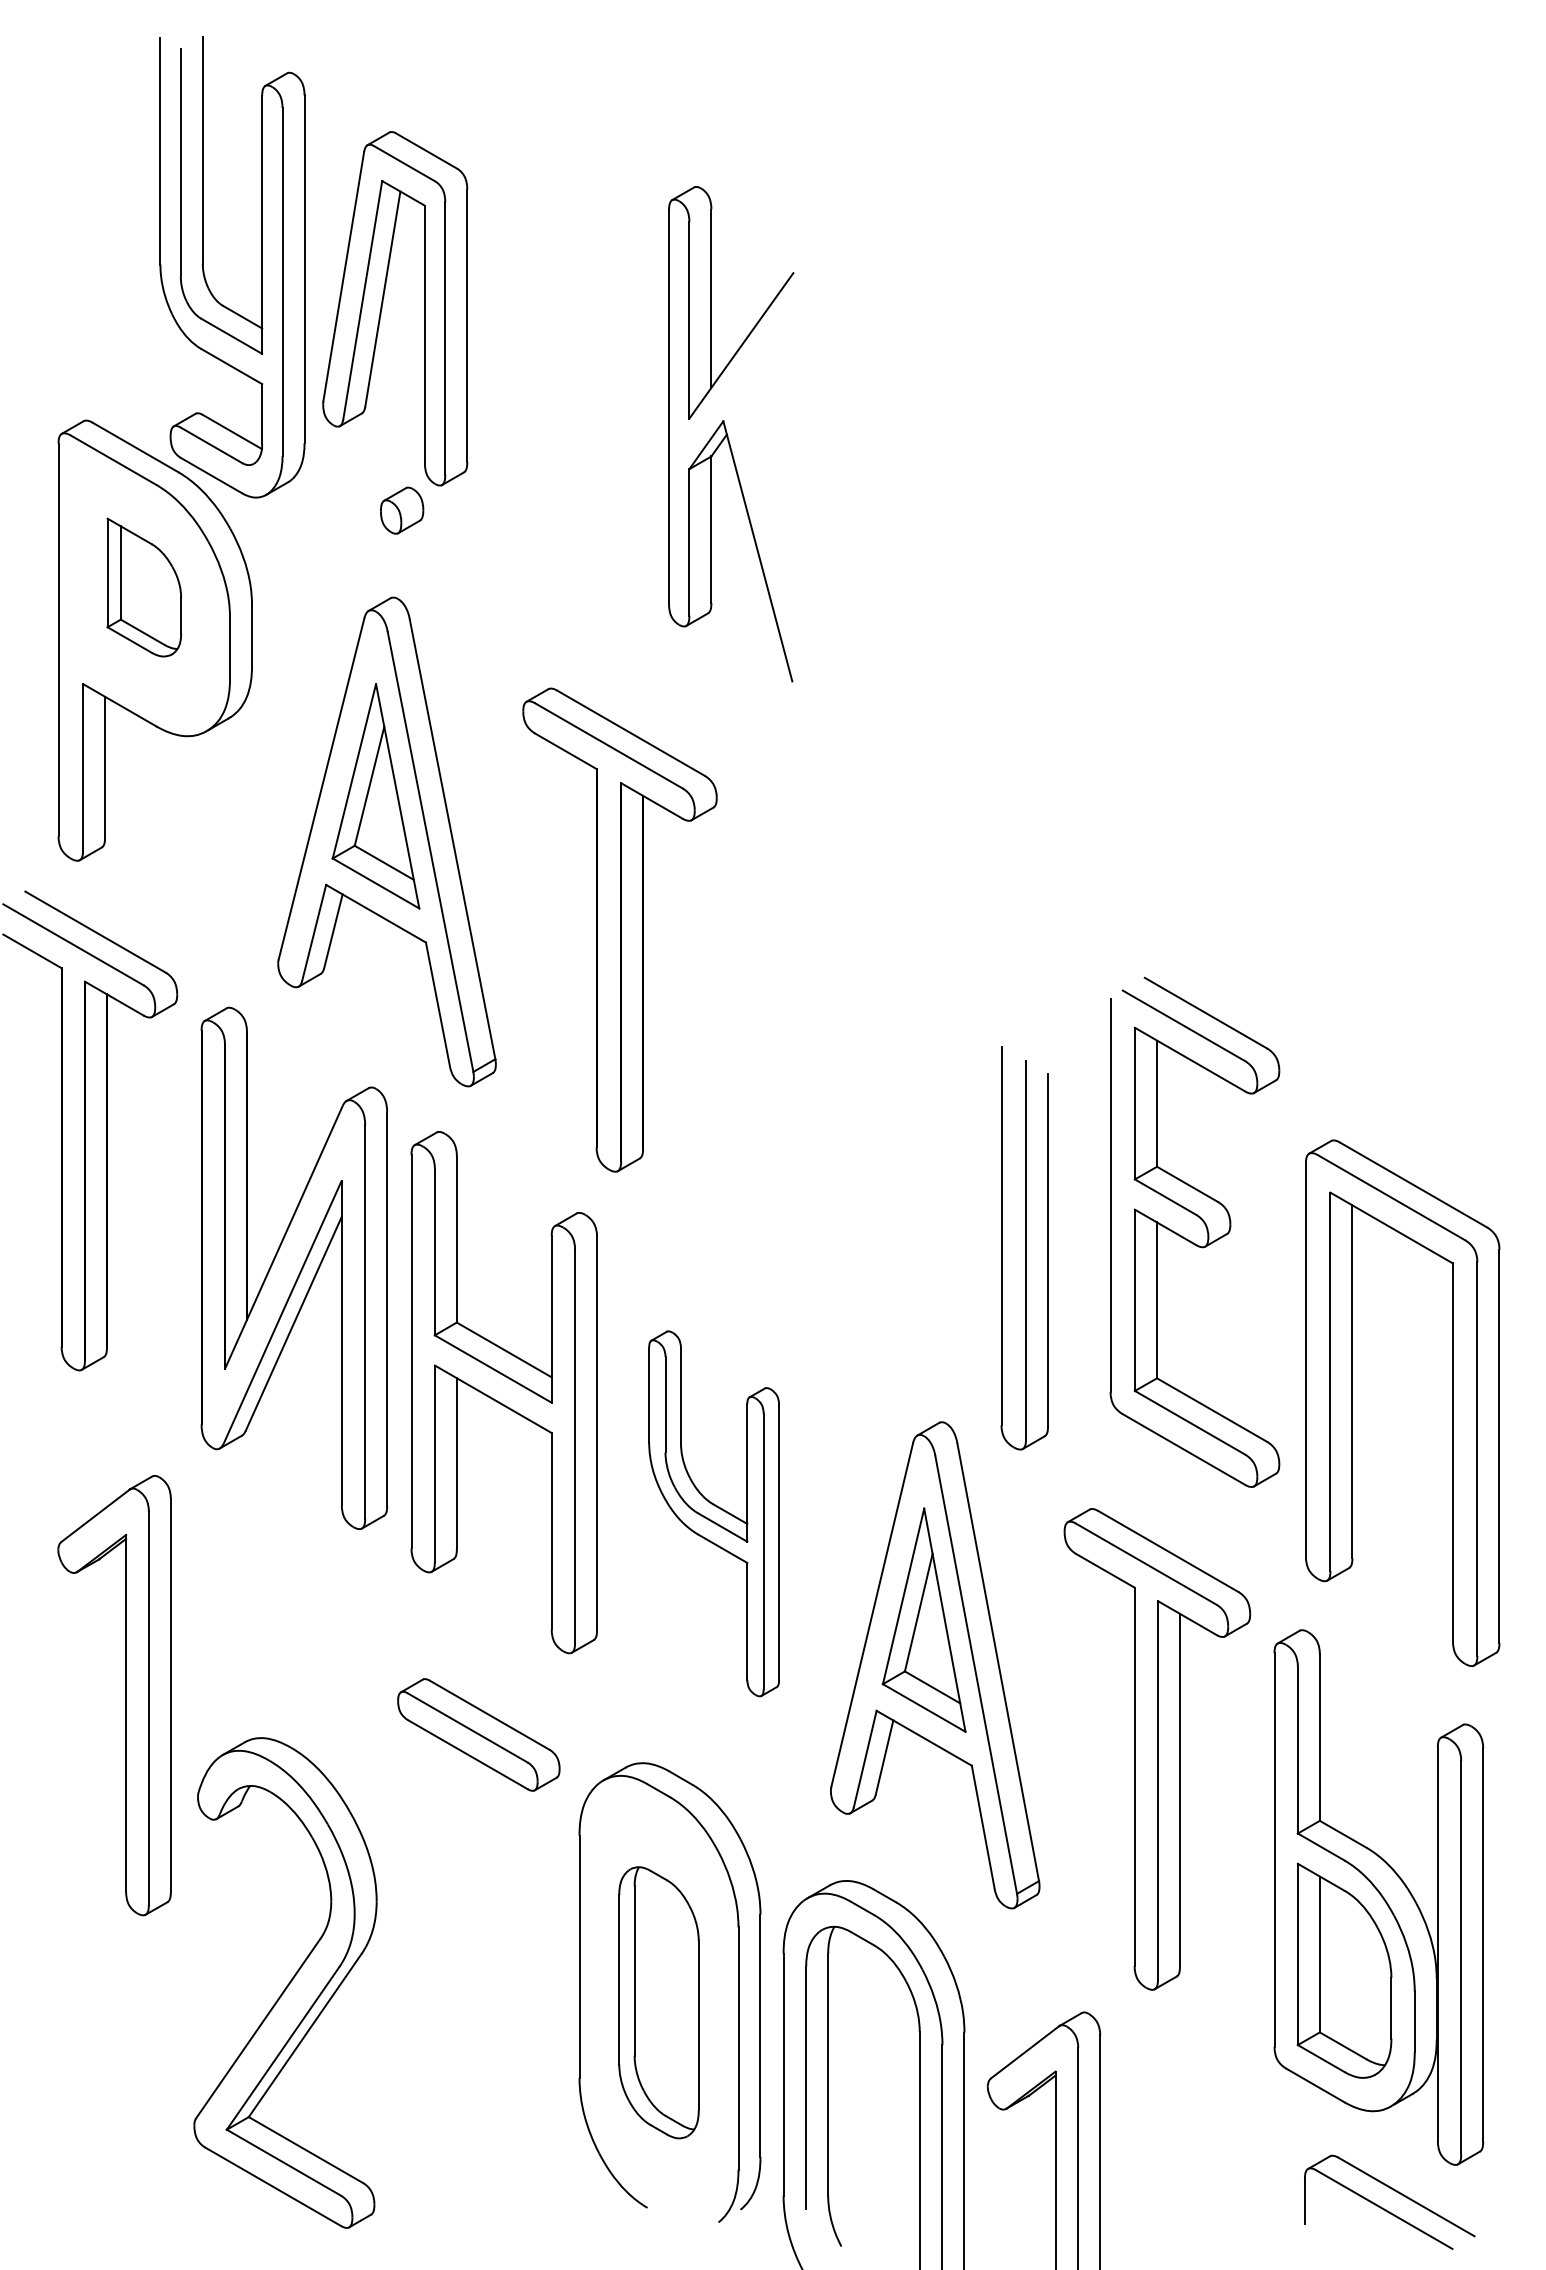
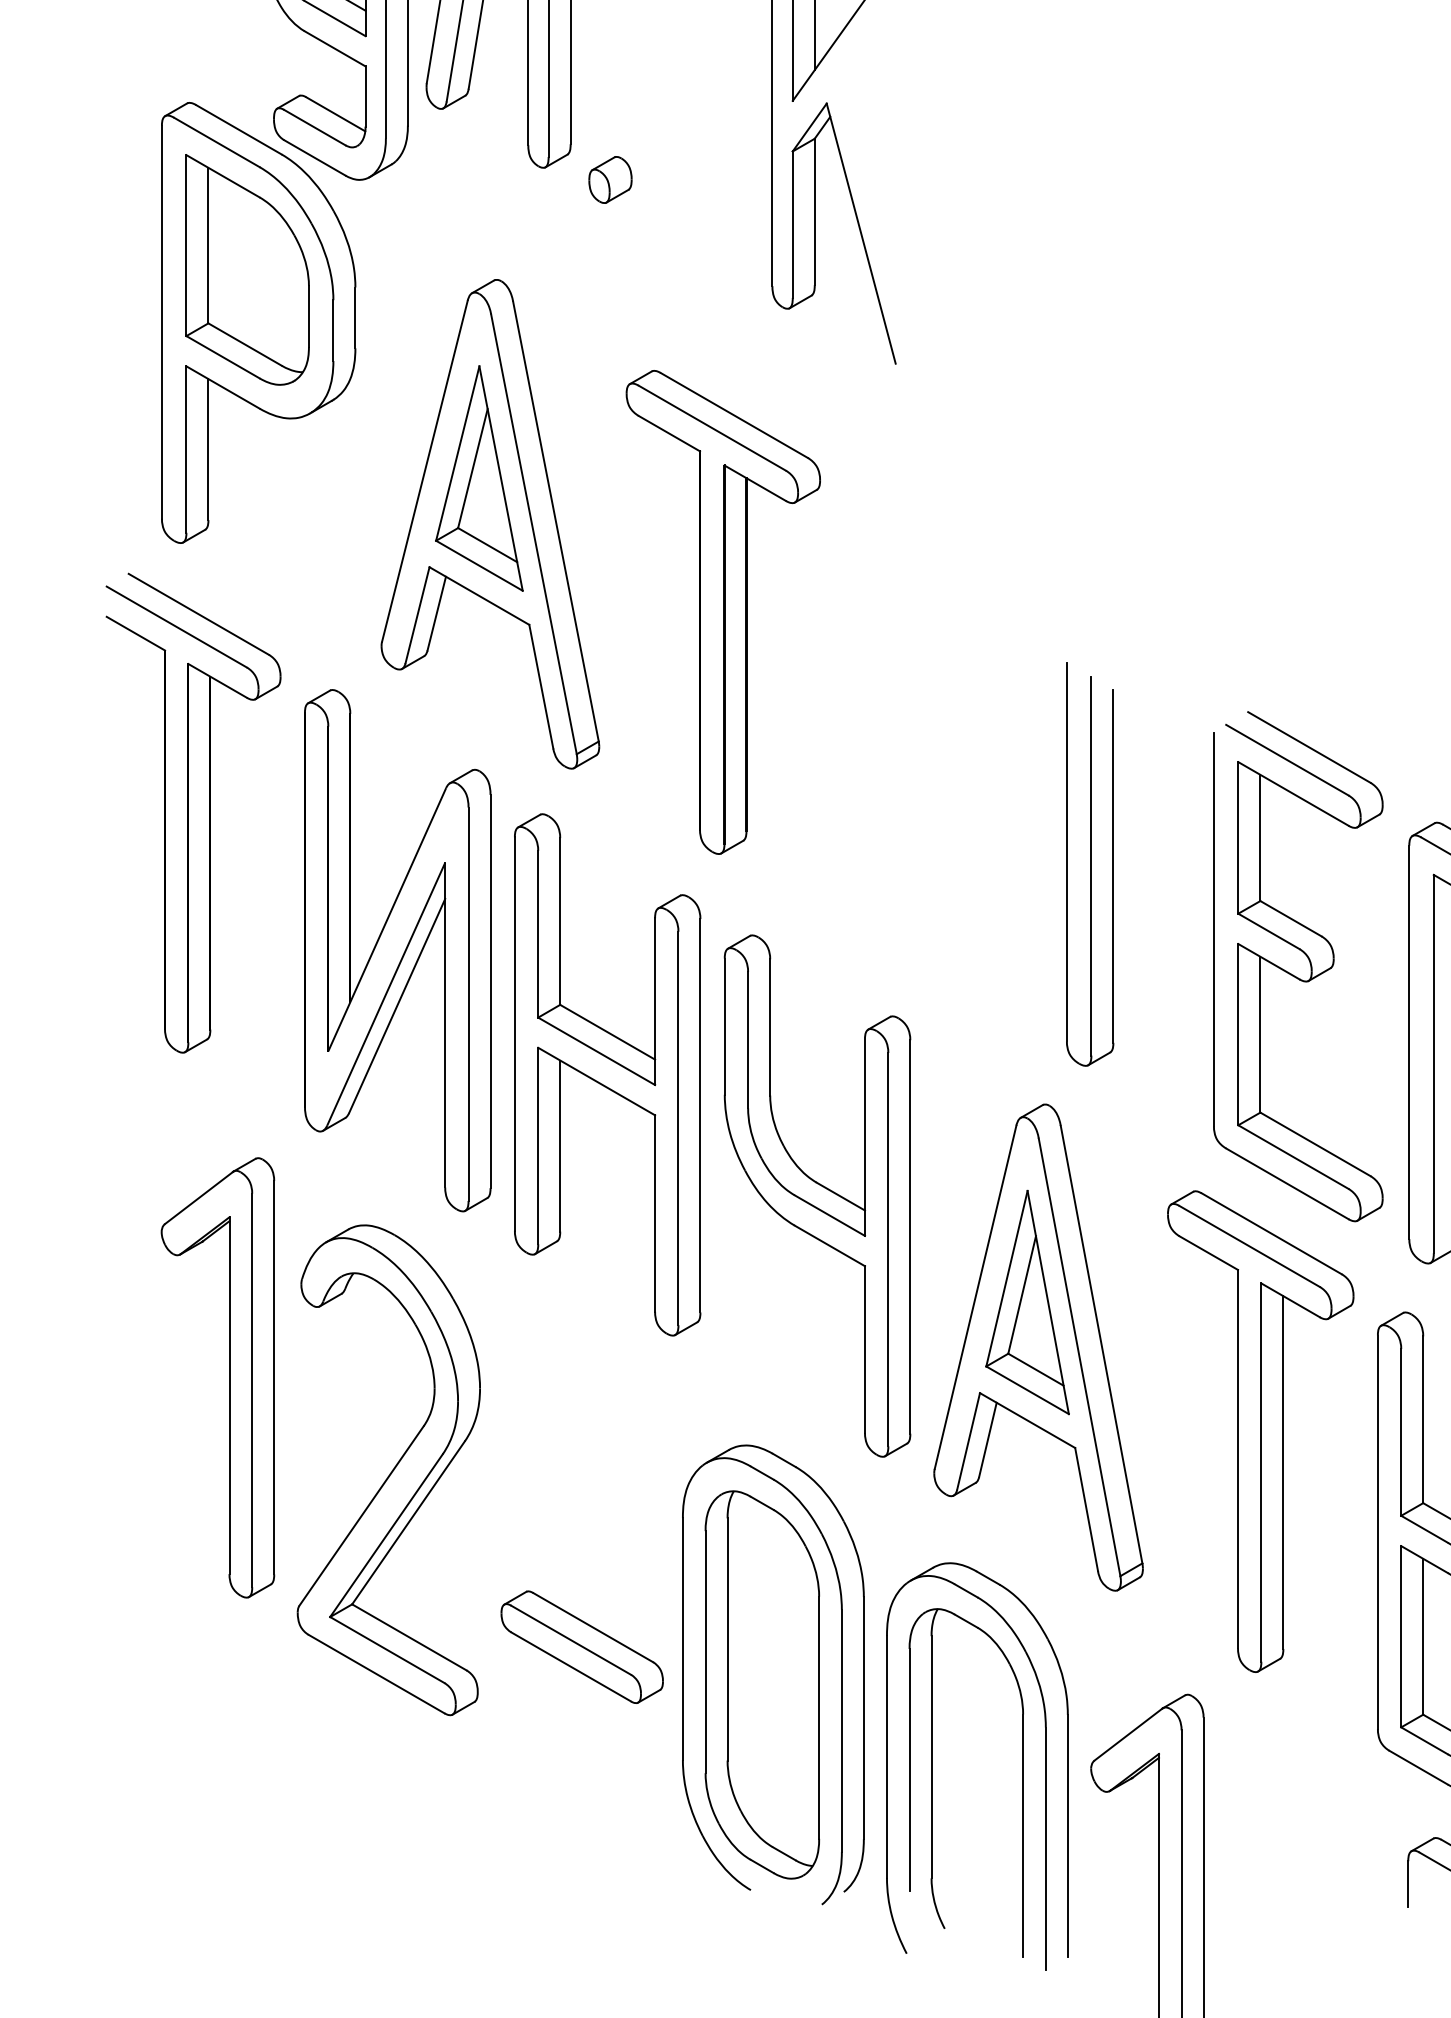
part: (402, 510) -> (610, 179), moved
part: (144, 587) -> (247, 269), size x1.67
part: (1190, 1240) -> (1293, 974), moved
part: (1024, 1248) -> (1089, 864), moved
part: (713, 1513) -> (816, 1195), size x1.43
part: (478, 1734) -> (581, 1646), moved
part: (285, 1982) -> (388, 1469), moved
part: (658, 2002) -> (761, 1684), size x1.43

